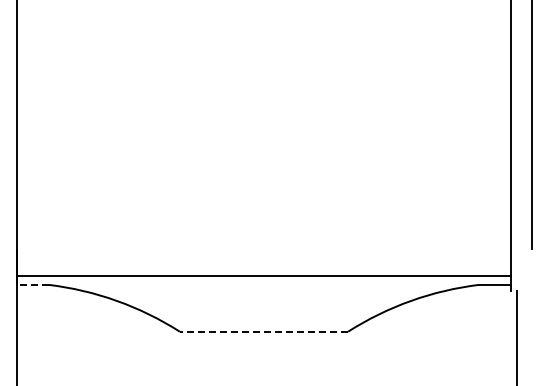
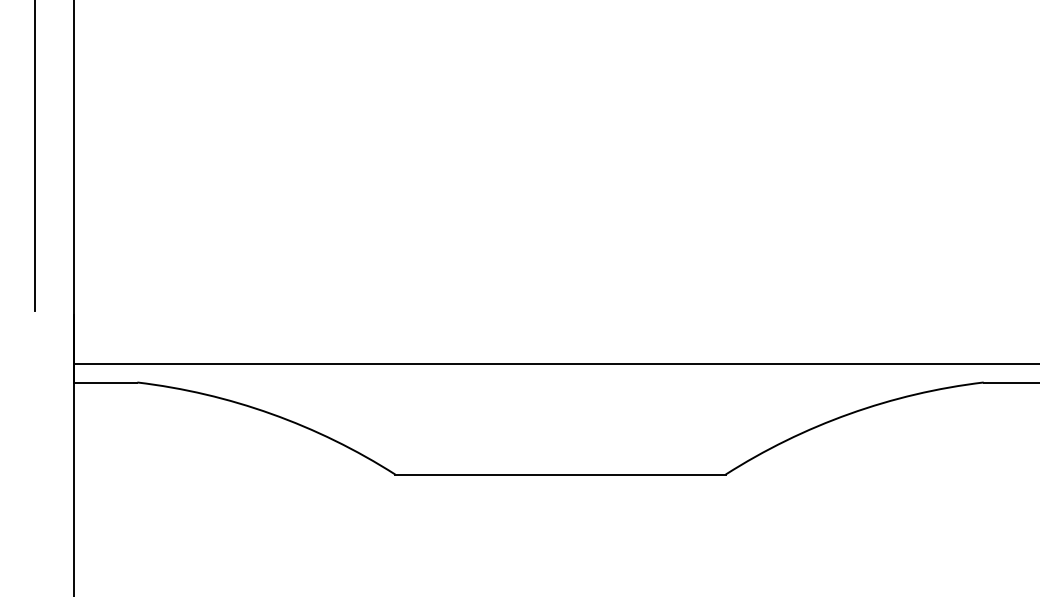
line: (32, 284) -> (105, 381), dashed -> solid
line: (263, 331) -> (559, 474), dashed -> solid

